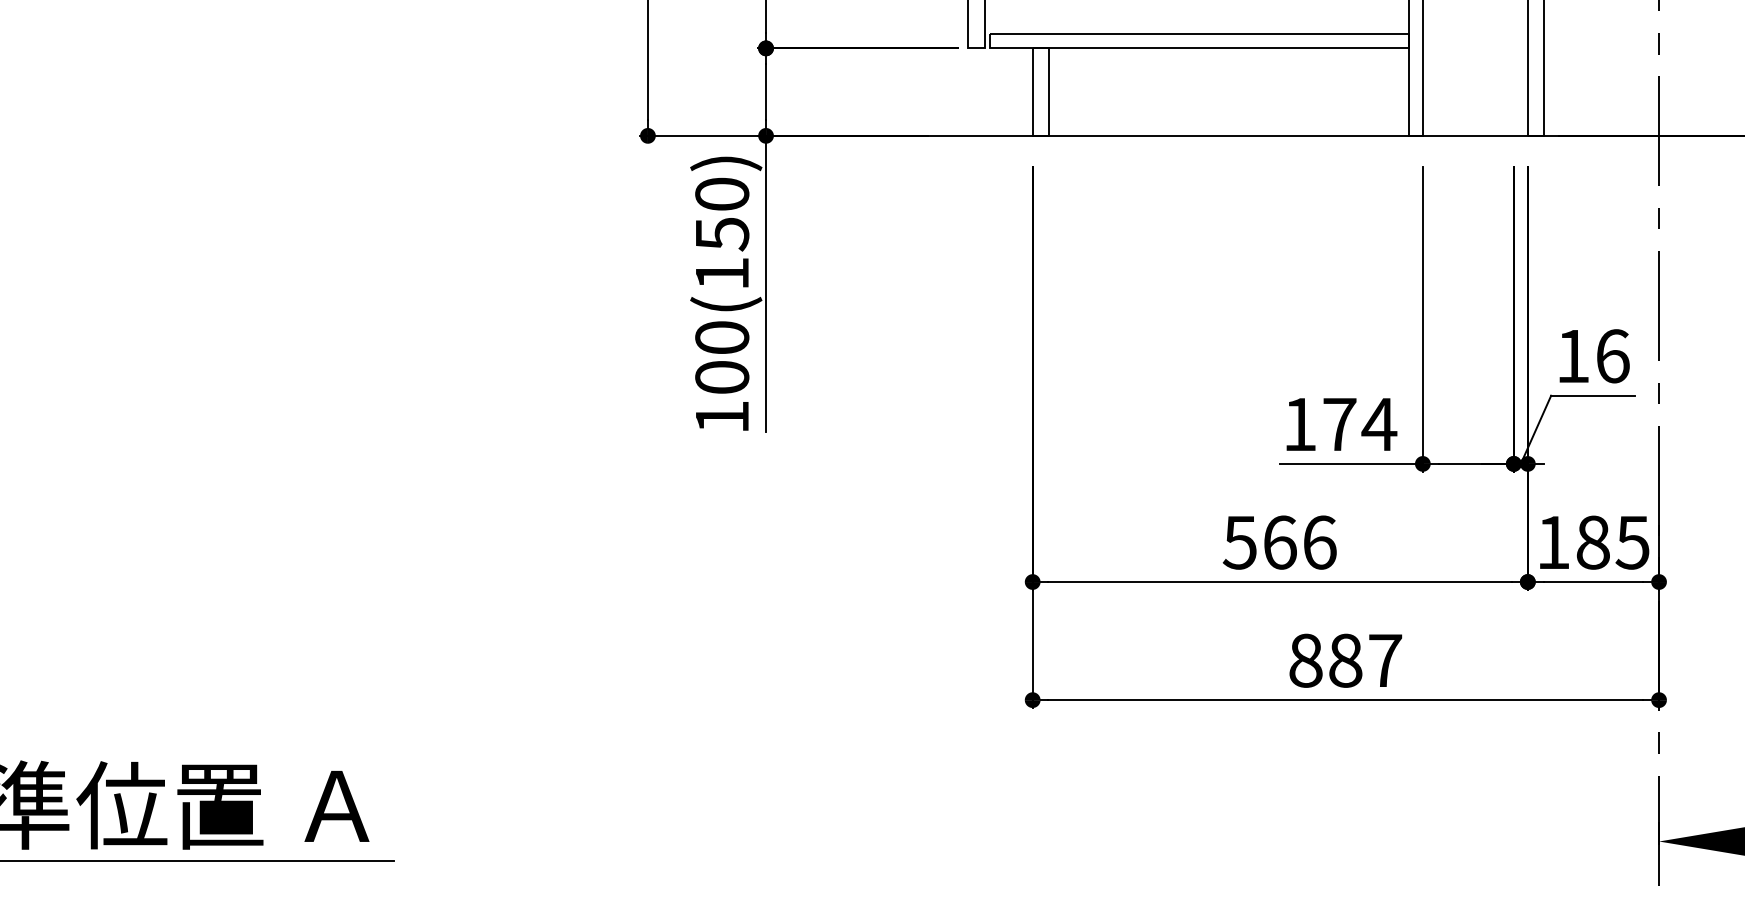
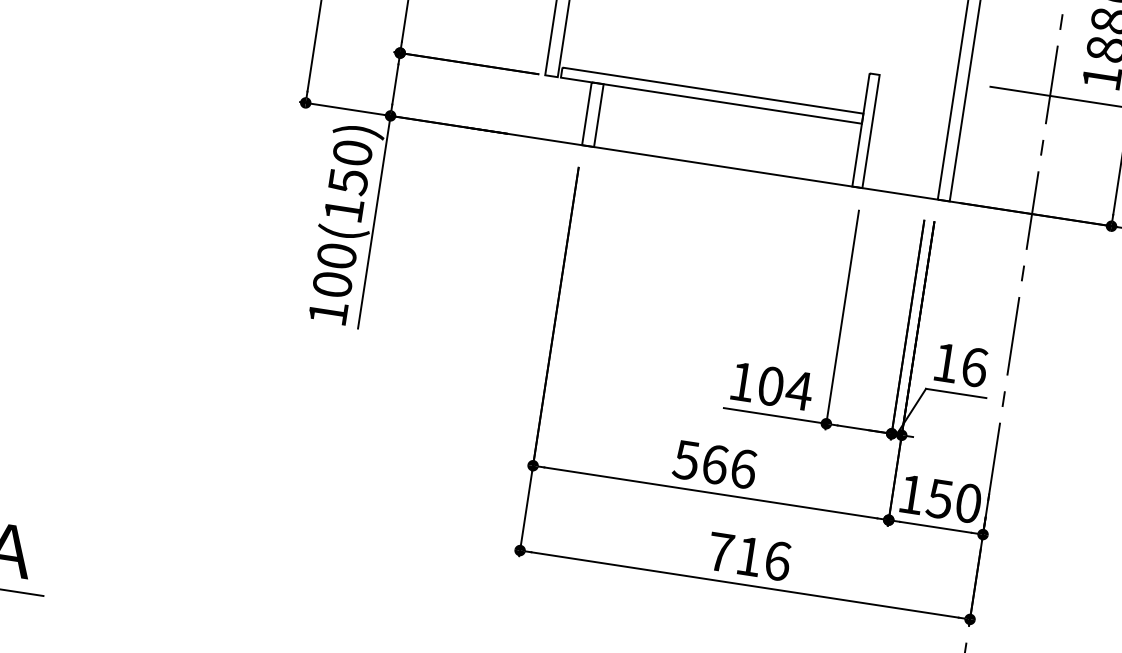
text: (1339, 424) -> (770, 386), 174 -> 104
text: (1612, 542) -> (953, 501), 185 -> 150
text: (1345, 660) -> (749, 556), 887 -> 716

